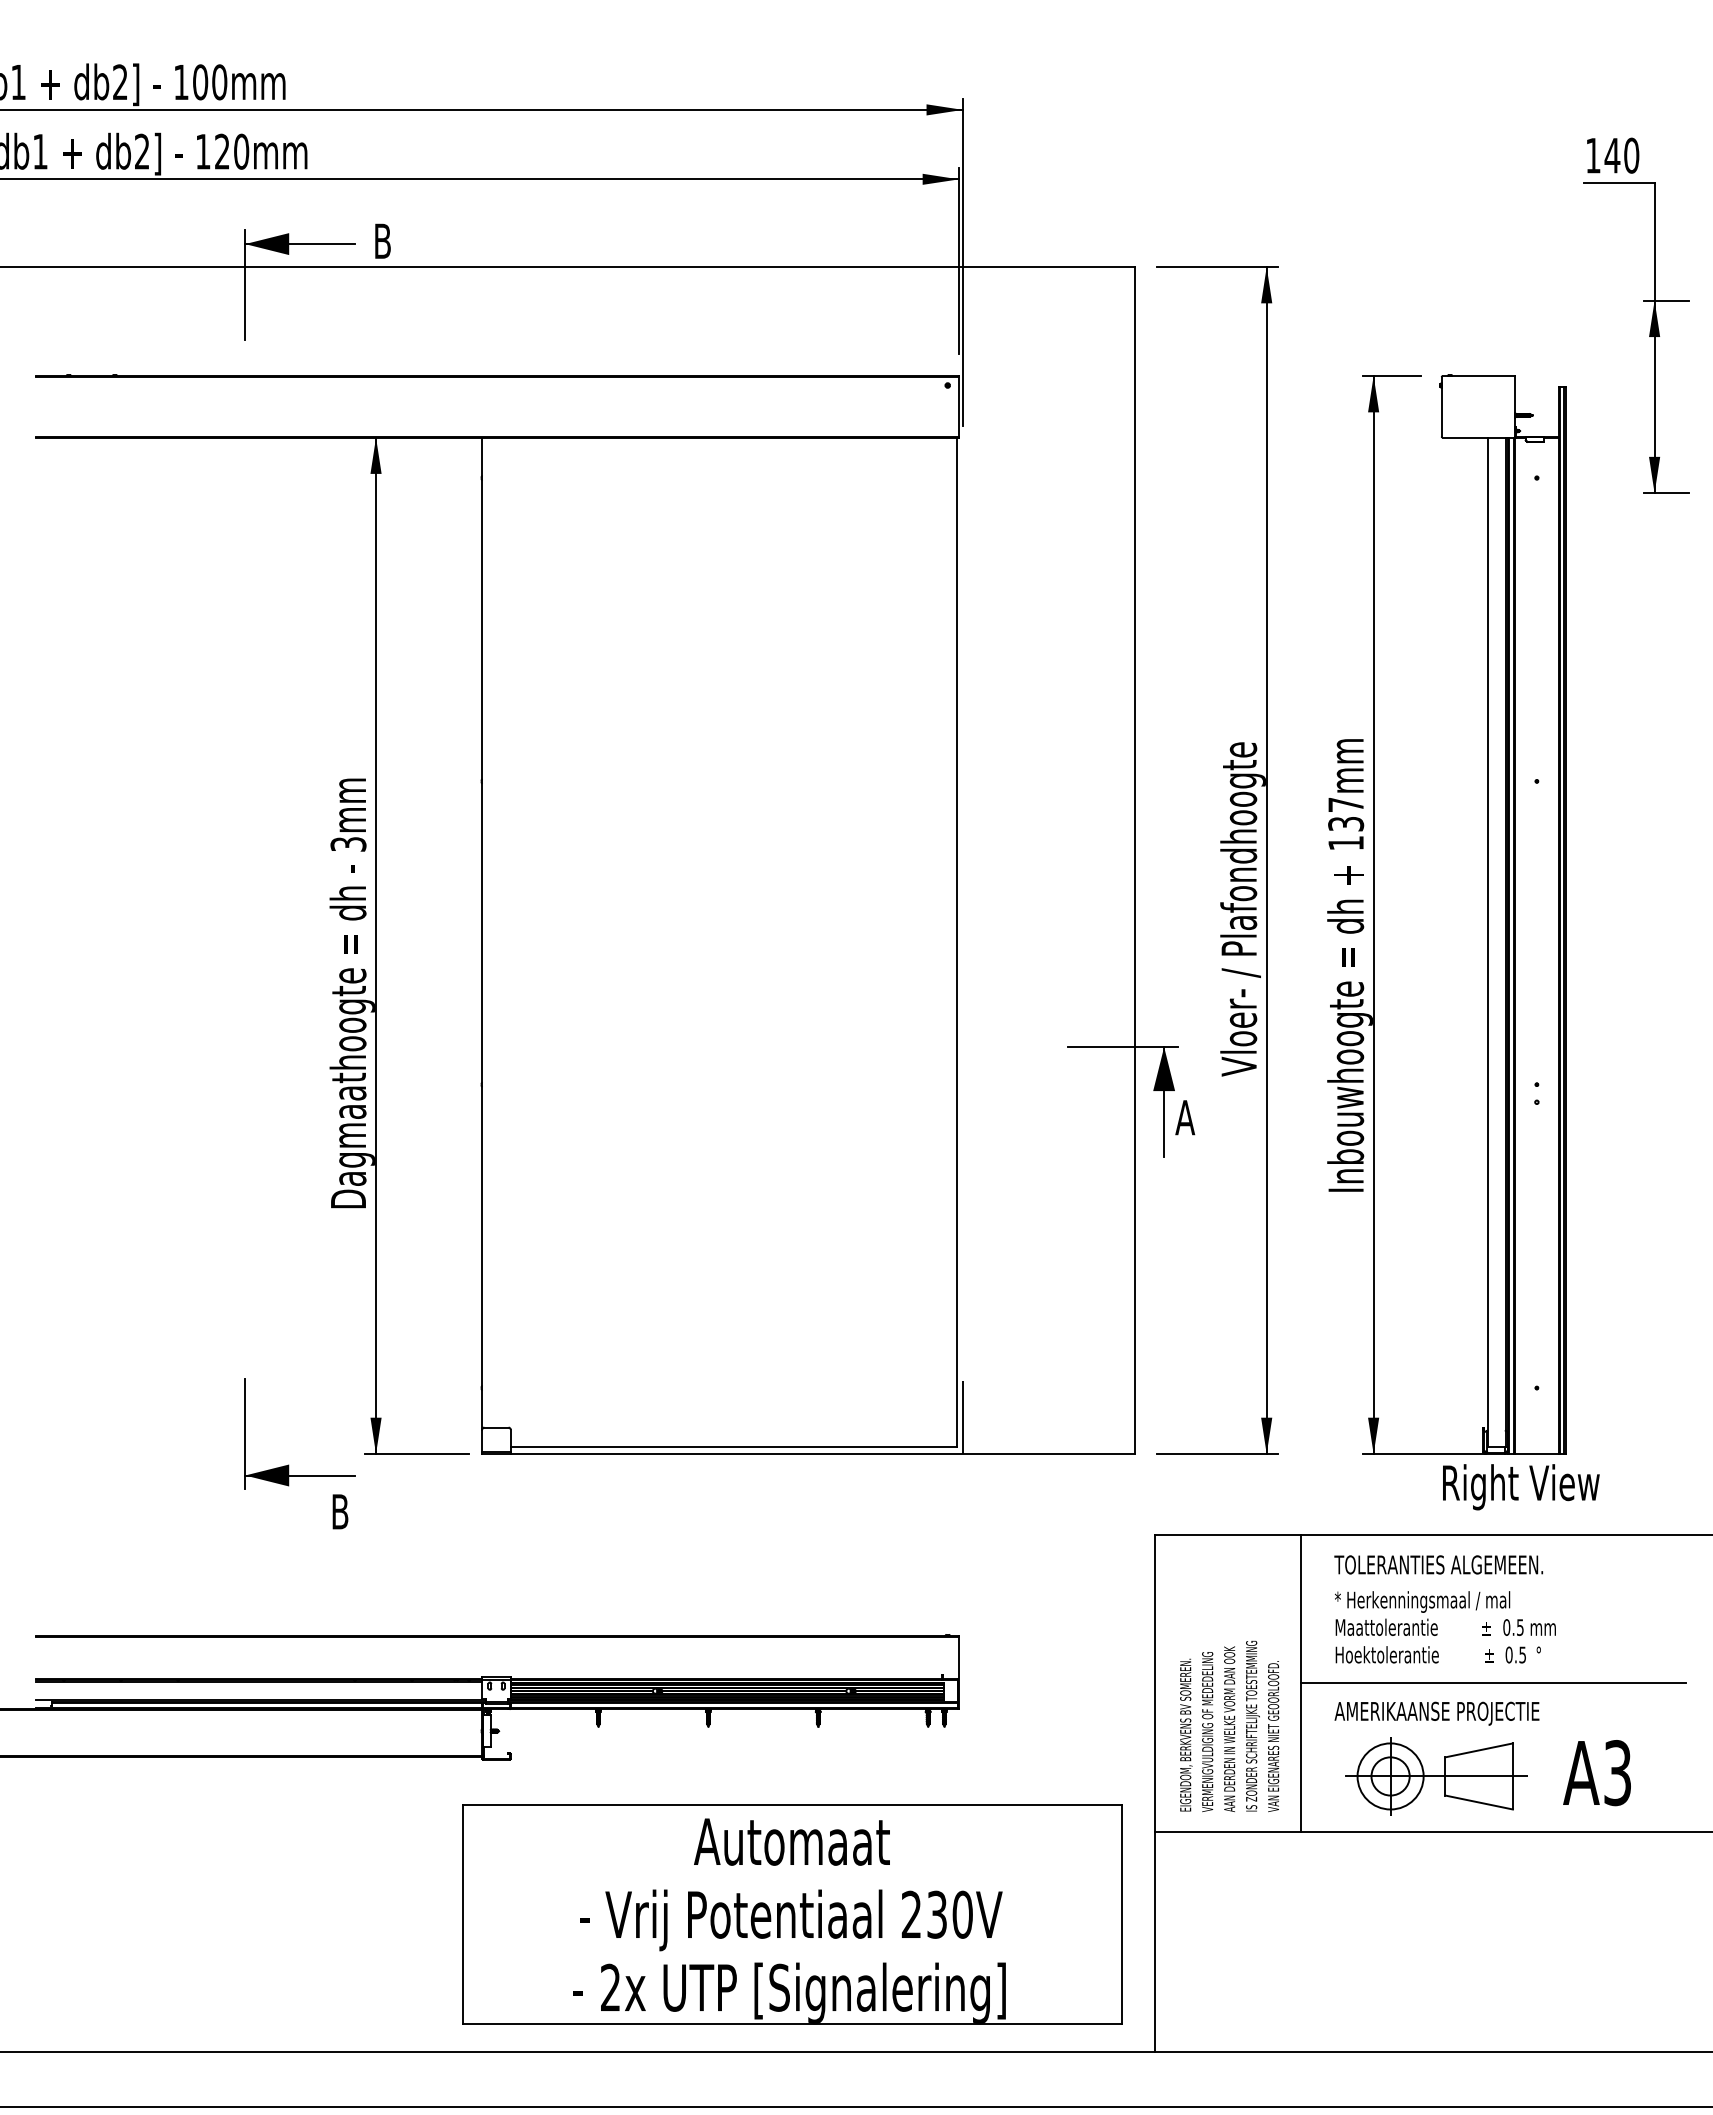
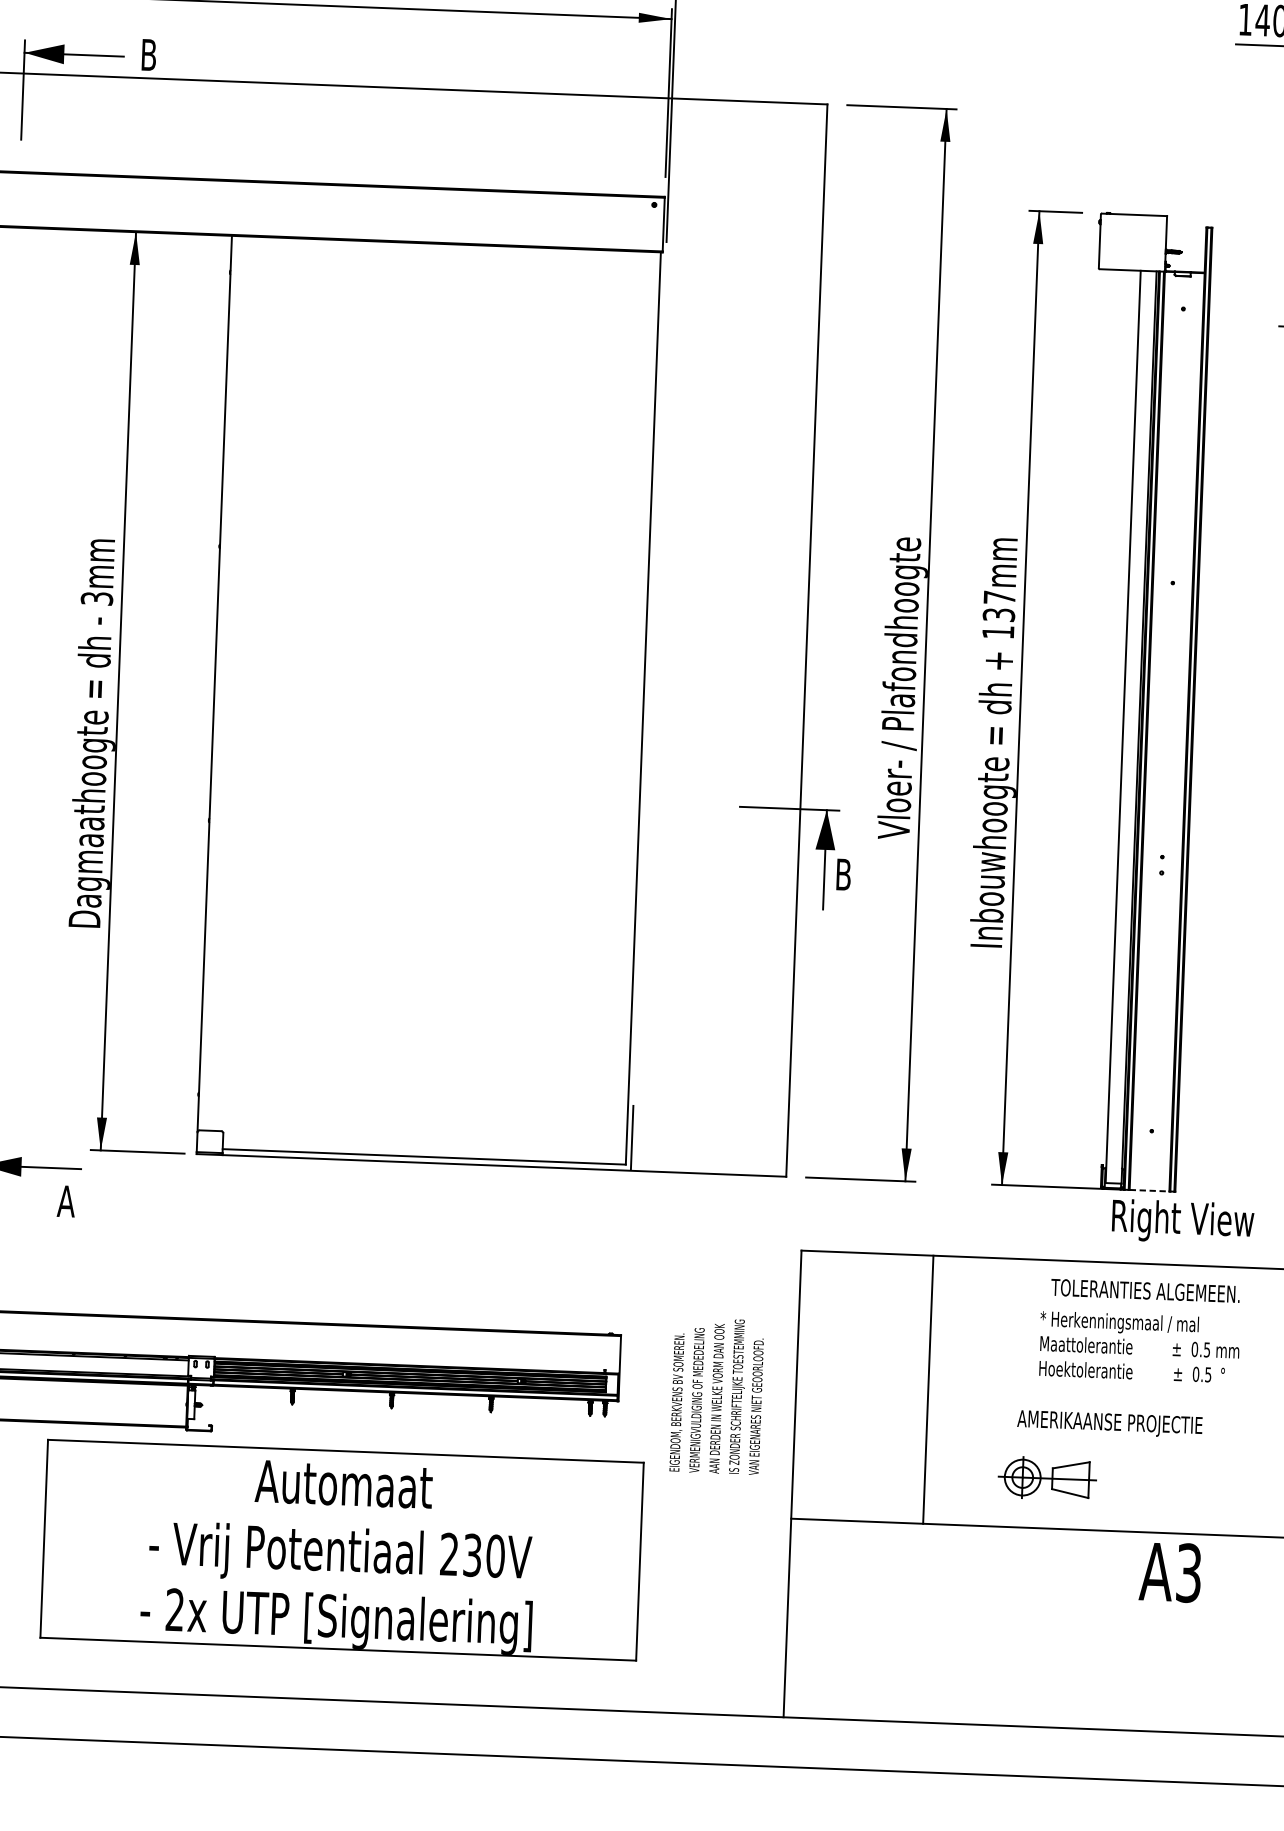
text: (1185, 1117) -> (843, 874), A -> B
line: (1536, 1454) -> (1149, 1191), solid -> dashed
text: (1521, 1487) -> (1183, 1222), moved
text: (339, 1511) -> (65, 1201), B -> A
text: (1438, 1564) -> (1145, 1290), moved
text: (1445, 1627) -> (1139, 1347), moved
line: (1492, 1683) -> (1101, 1396), removed
text: (1436, 1713) -> (1109, 1423), moved
text: (1229, 1726) -> (716, 1396), moved
text: (1596, 1773) -> (1169, 1572), moved
part: (1436, 1776) -> (1047, 1478), size x0.6
part: (792, 1914) -> (341, 1550), moved

